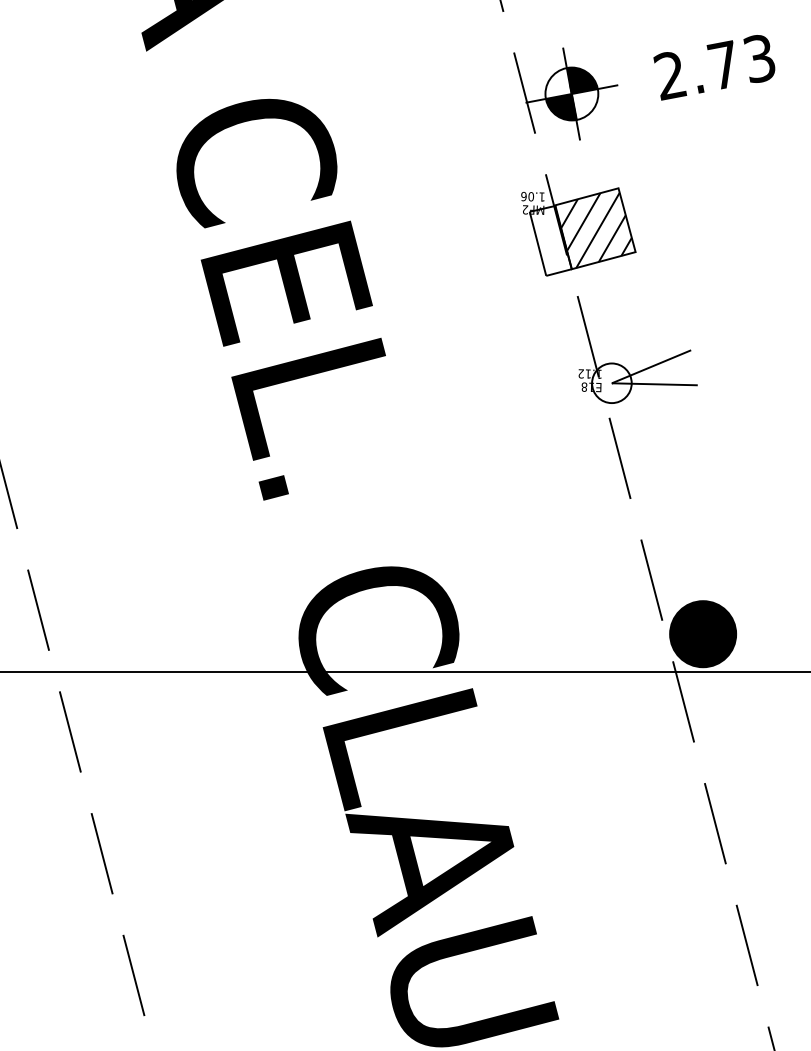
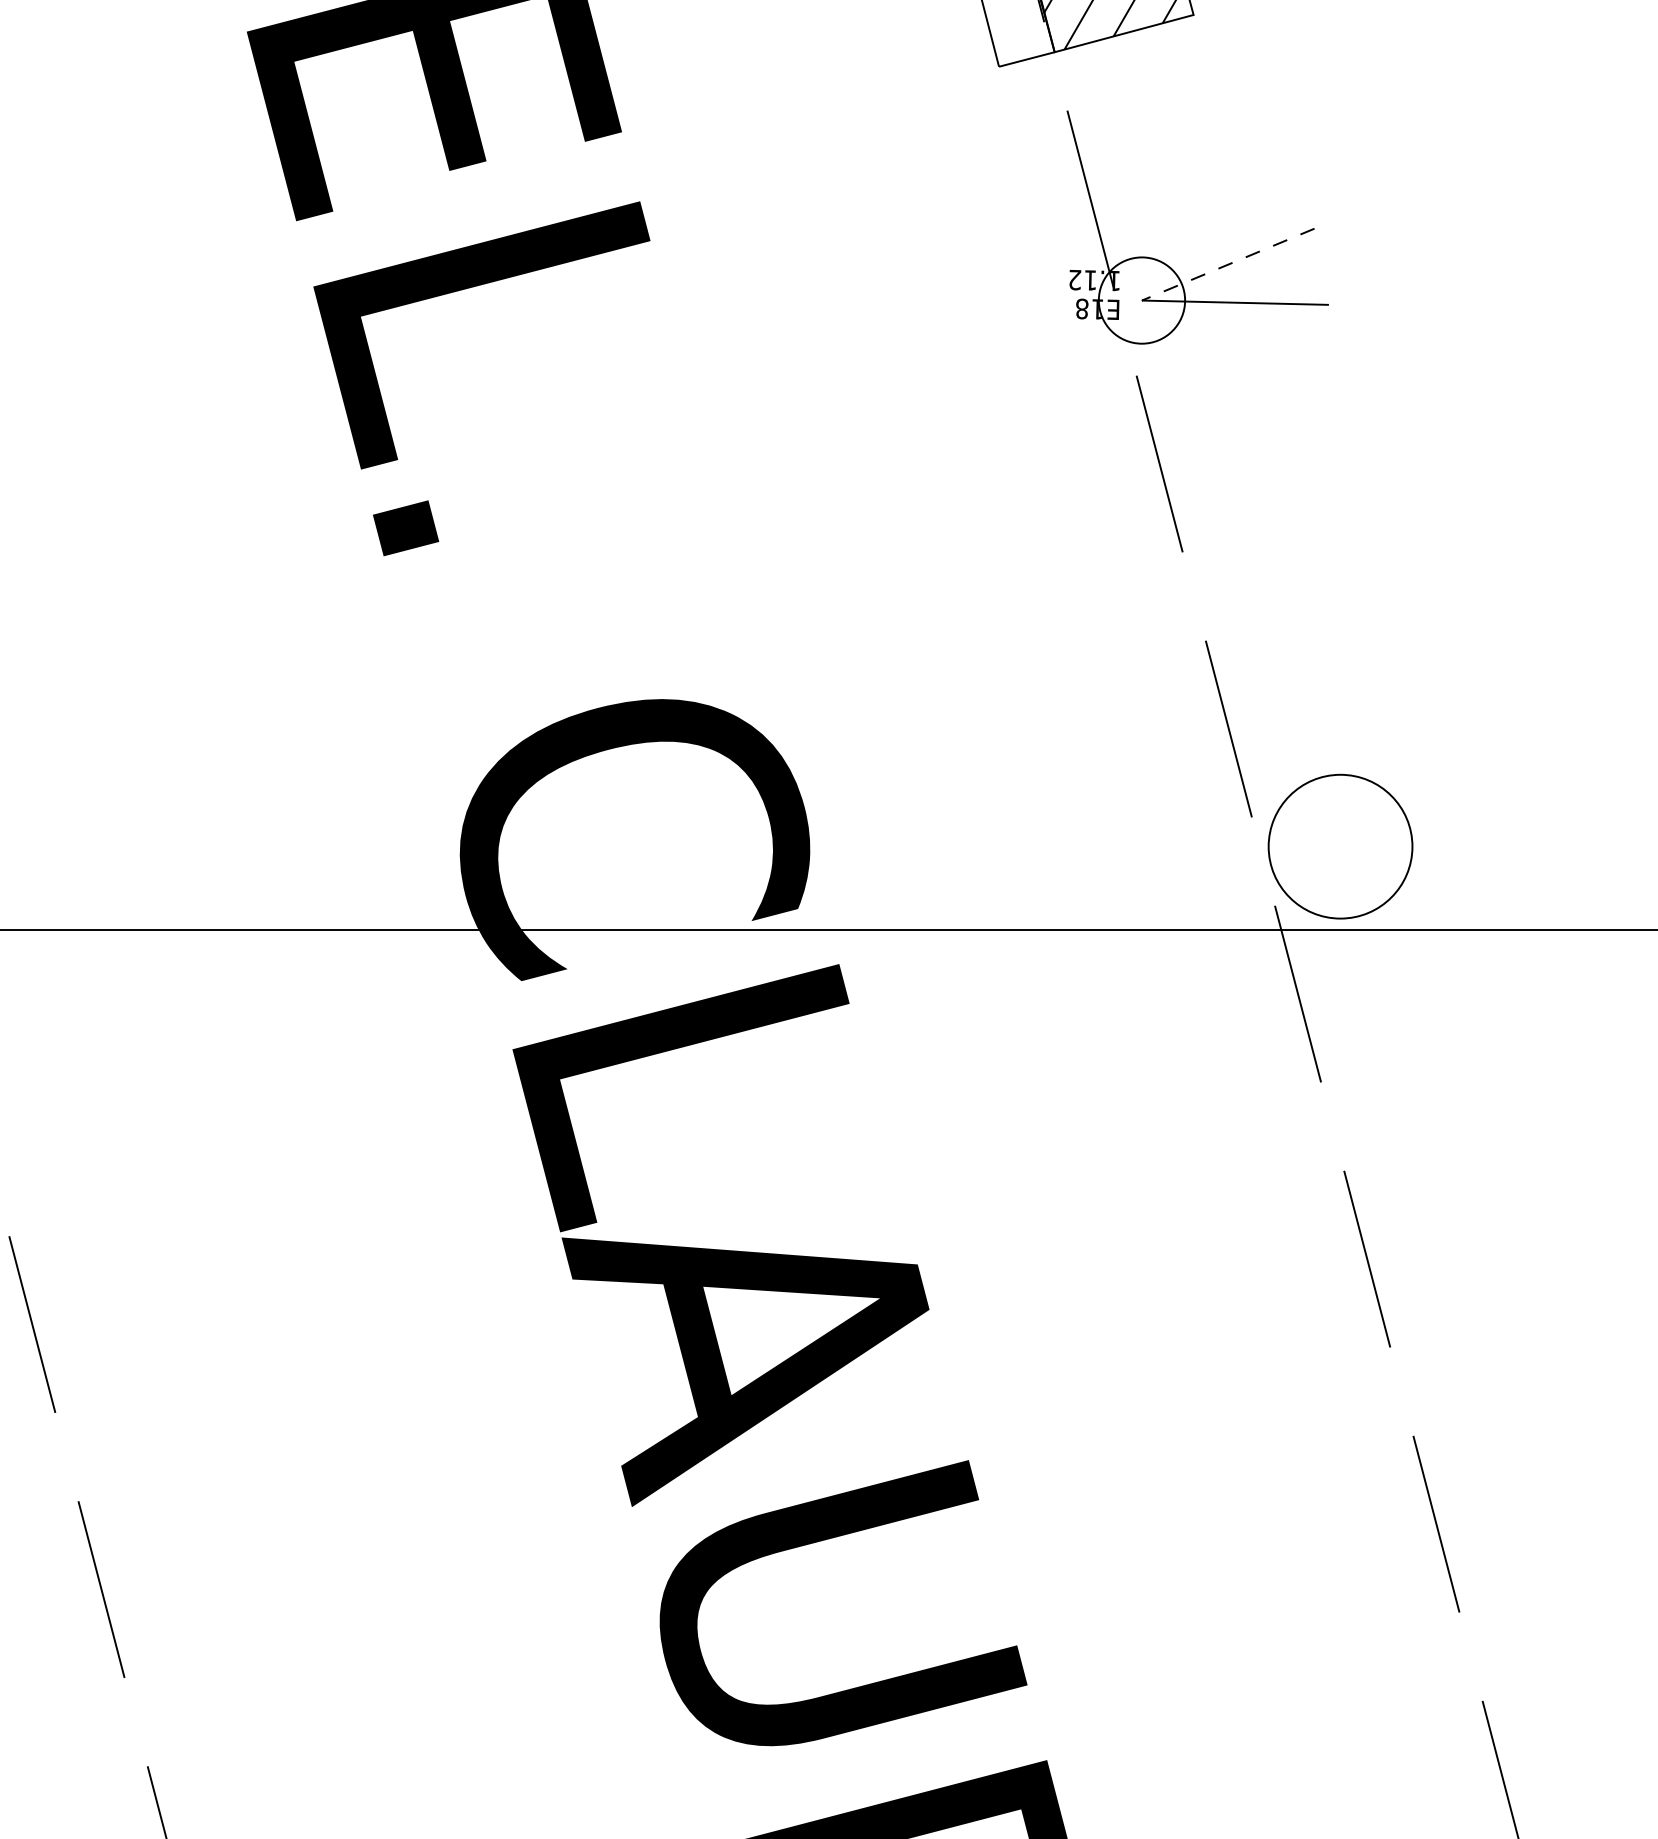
line: (651, 366) -> (1228, 263), solid -> dashed
fill: (703, 634) -> (1341, 847), removed

